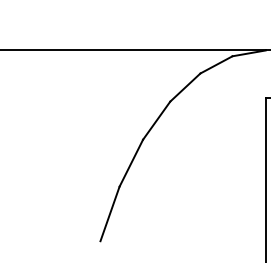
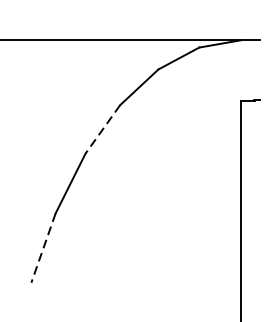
line: (156, 121) -> (102, 130), solid -> dashed
line: (110, 213) -> (44, 247), solid -> dashed

